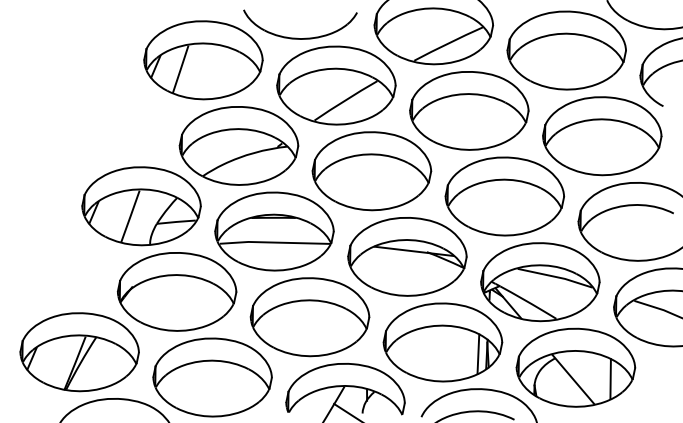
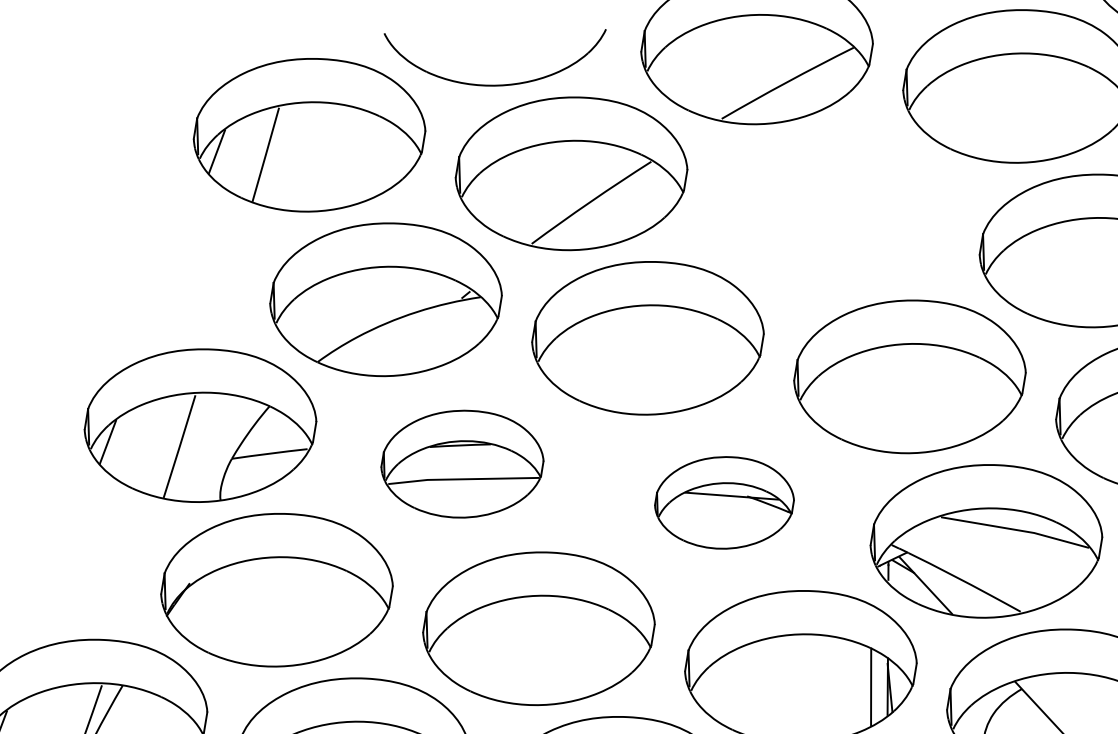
part: (469, 110) -> (833, 211), removed
part: (274, 231) -> (462, 464), size x0.7
part: (407, 256) -> (724, 502), size x0.6

